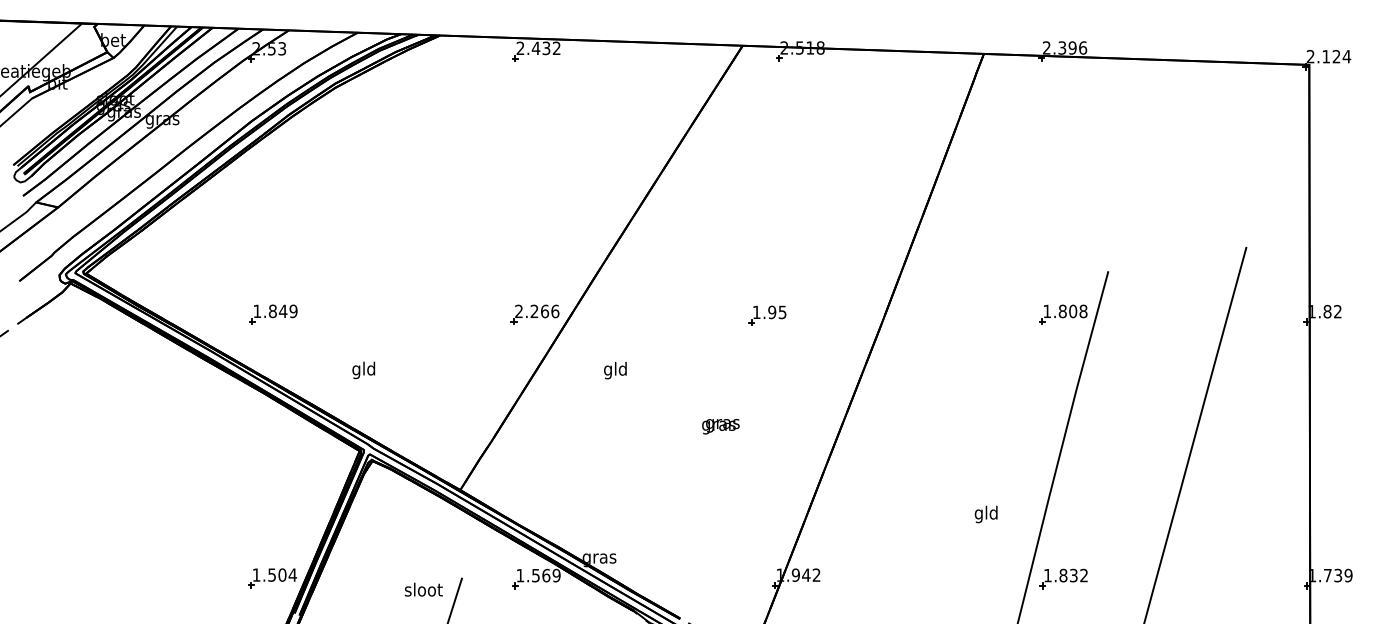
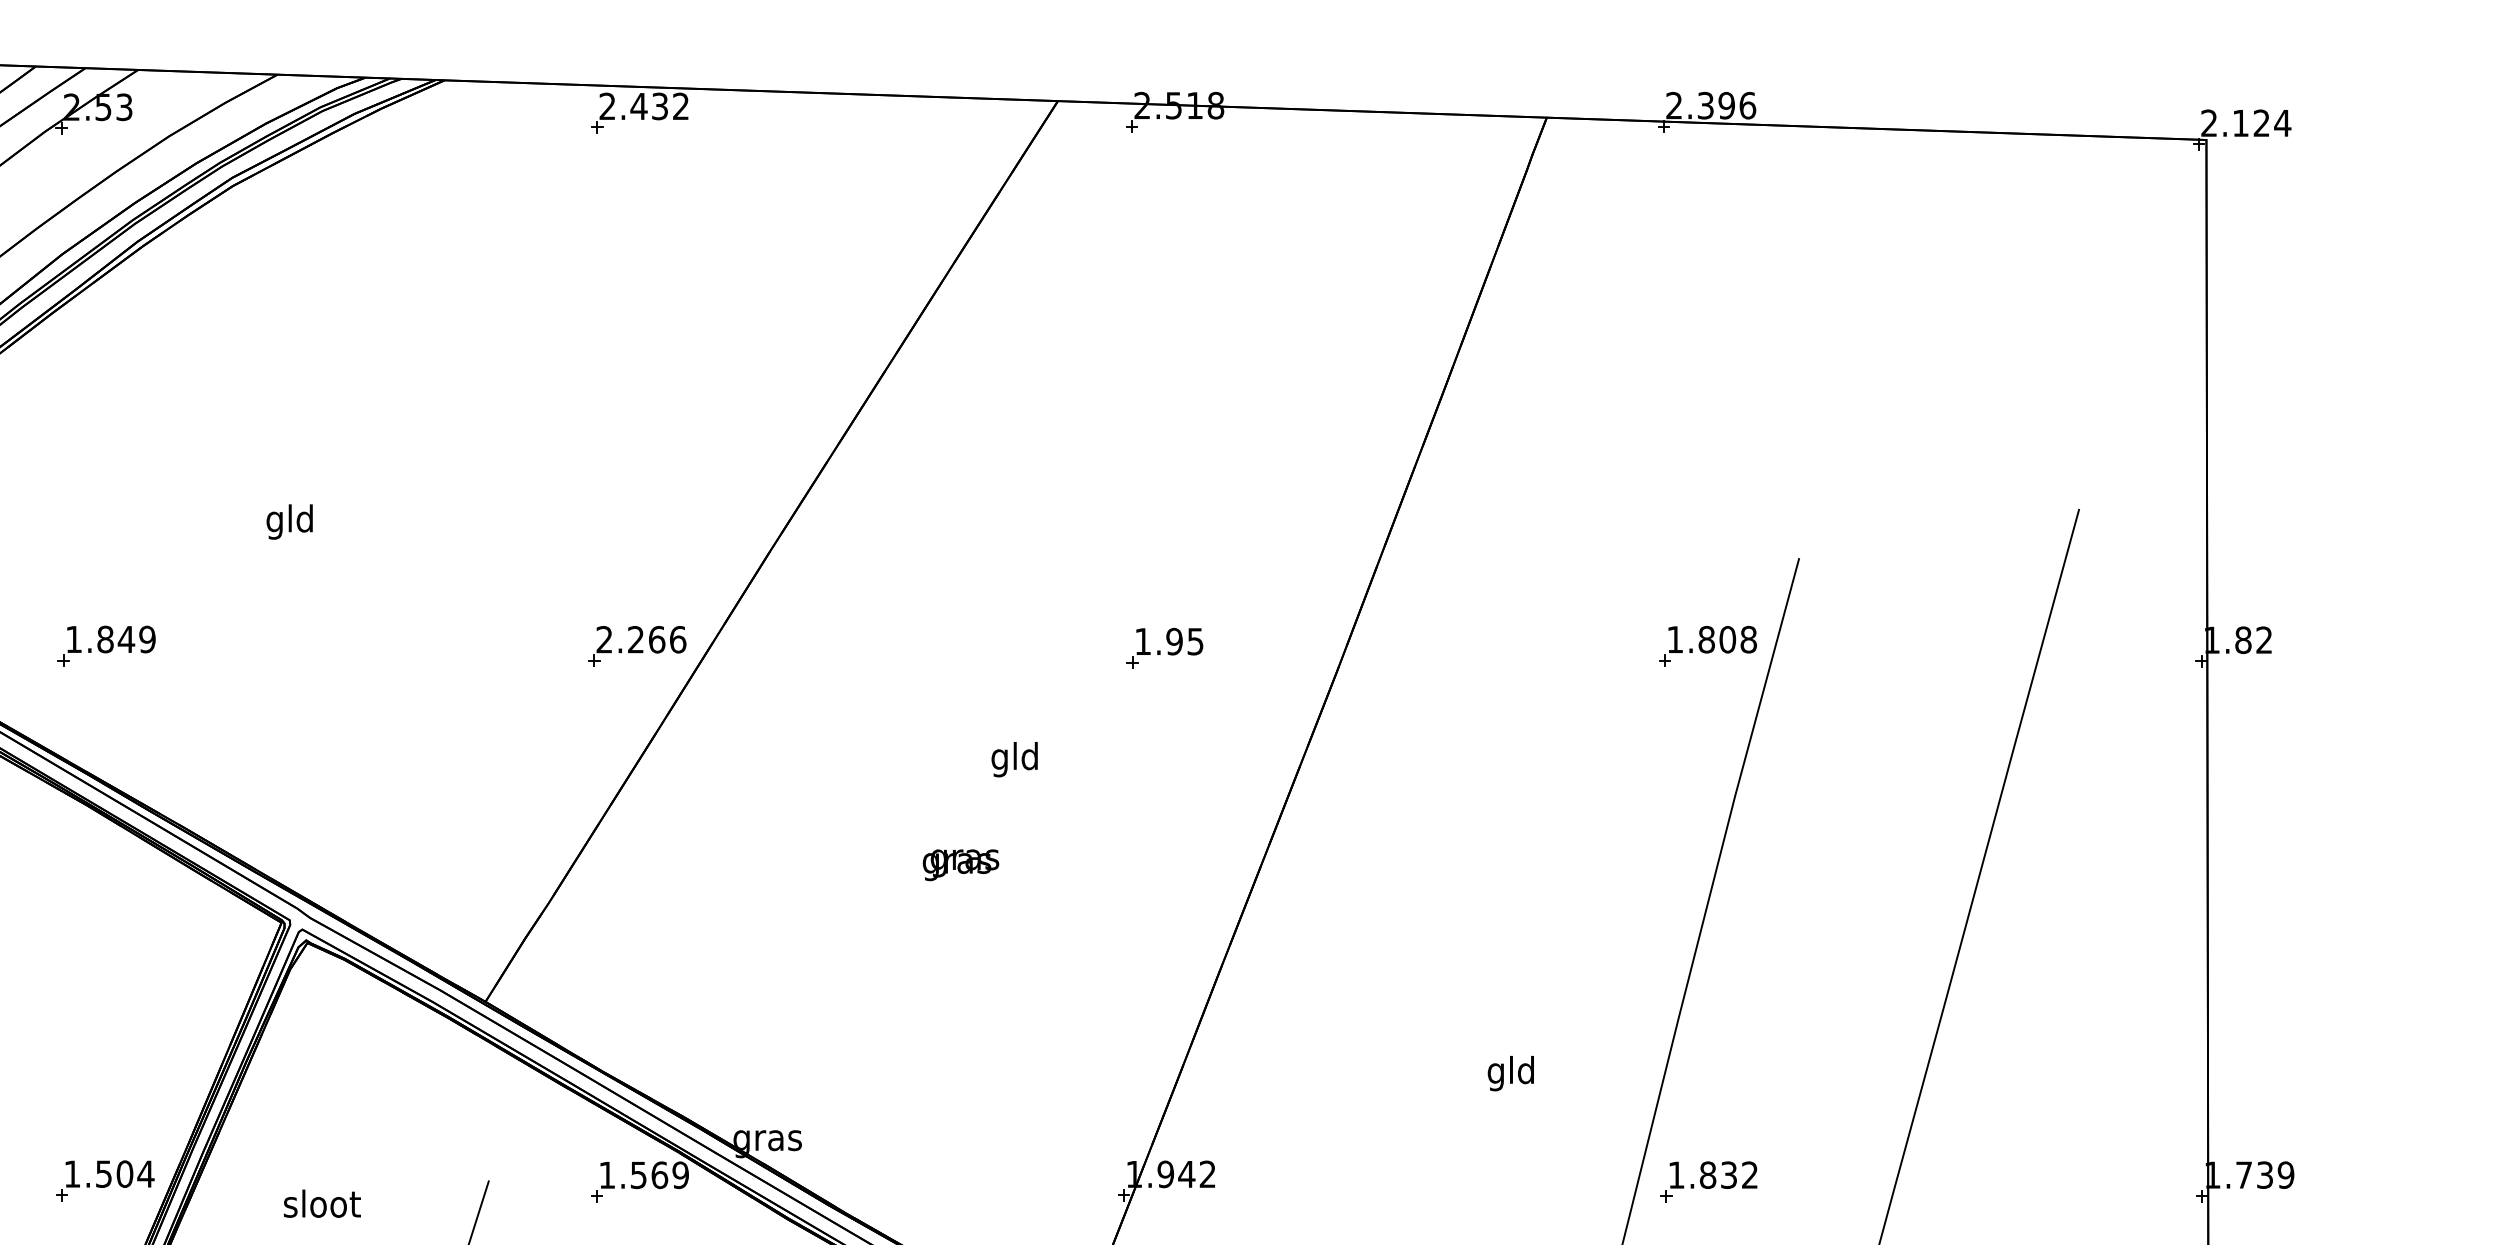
part: (767, 315) -> (1164, 647), moved
text: (363, 370) -> (289, 522), moved
text: (615, 370) -> (1014, 759), moved
text: (720, 426) -> (960, 864), moved
text: (985, 514) -> (1509, 1073), moved
text: (423, 589) -> (321, 1203), moved

